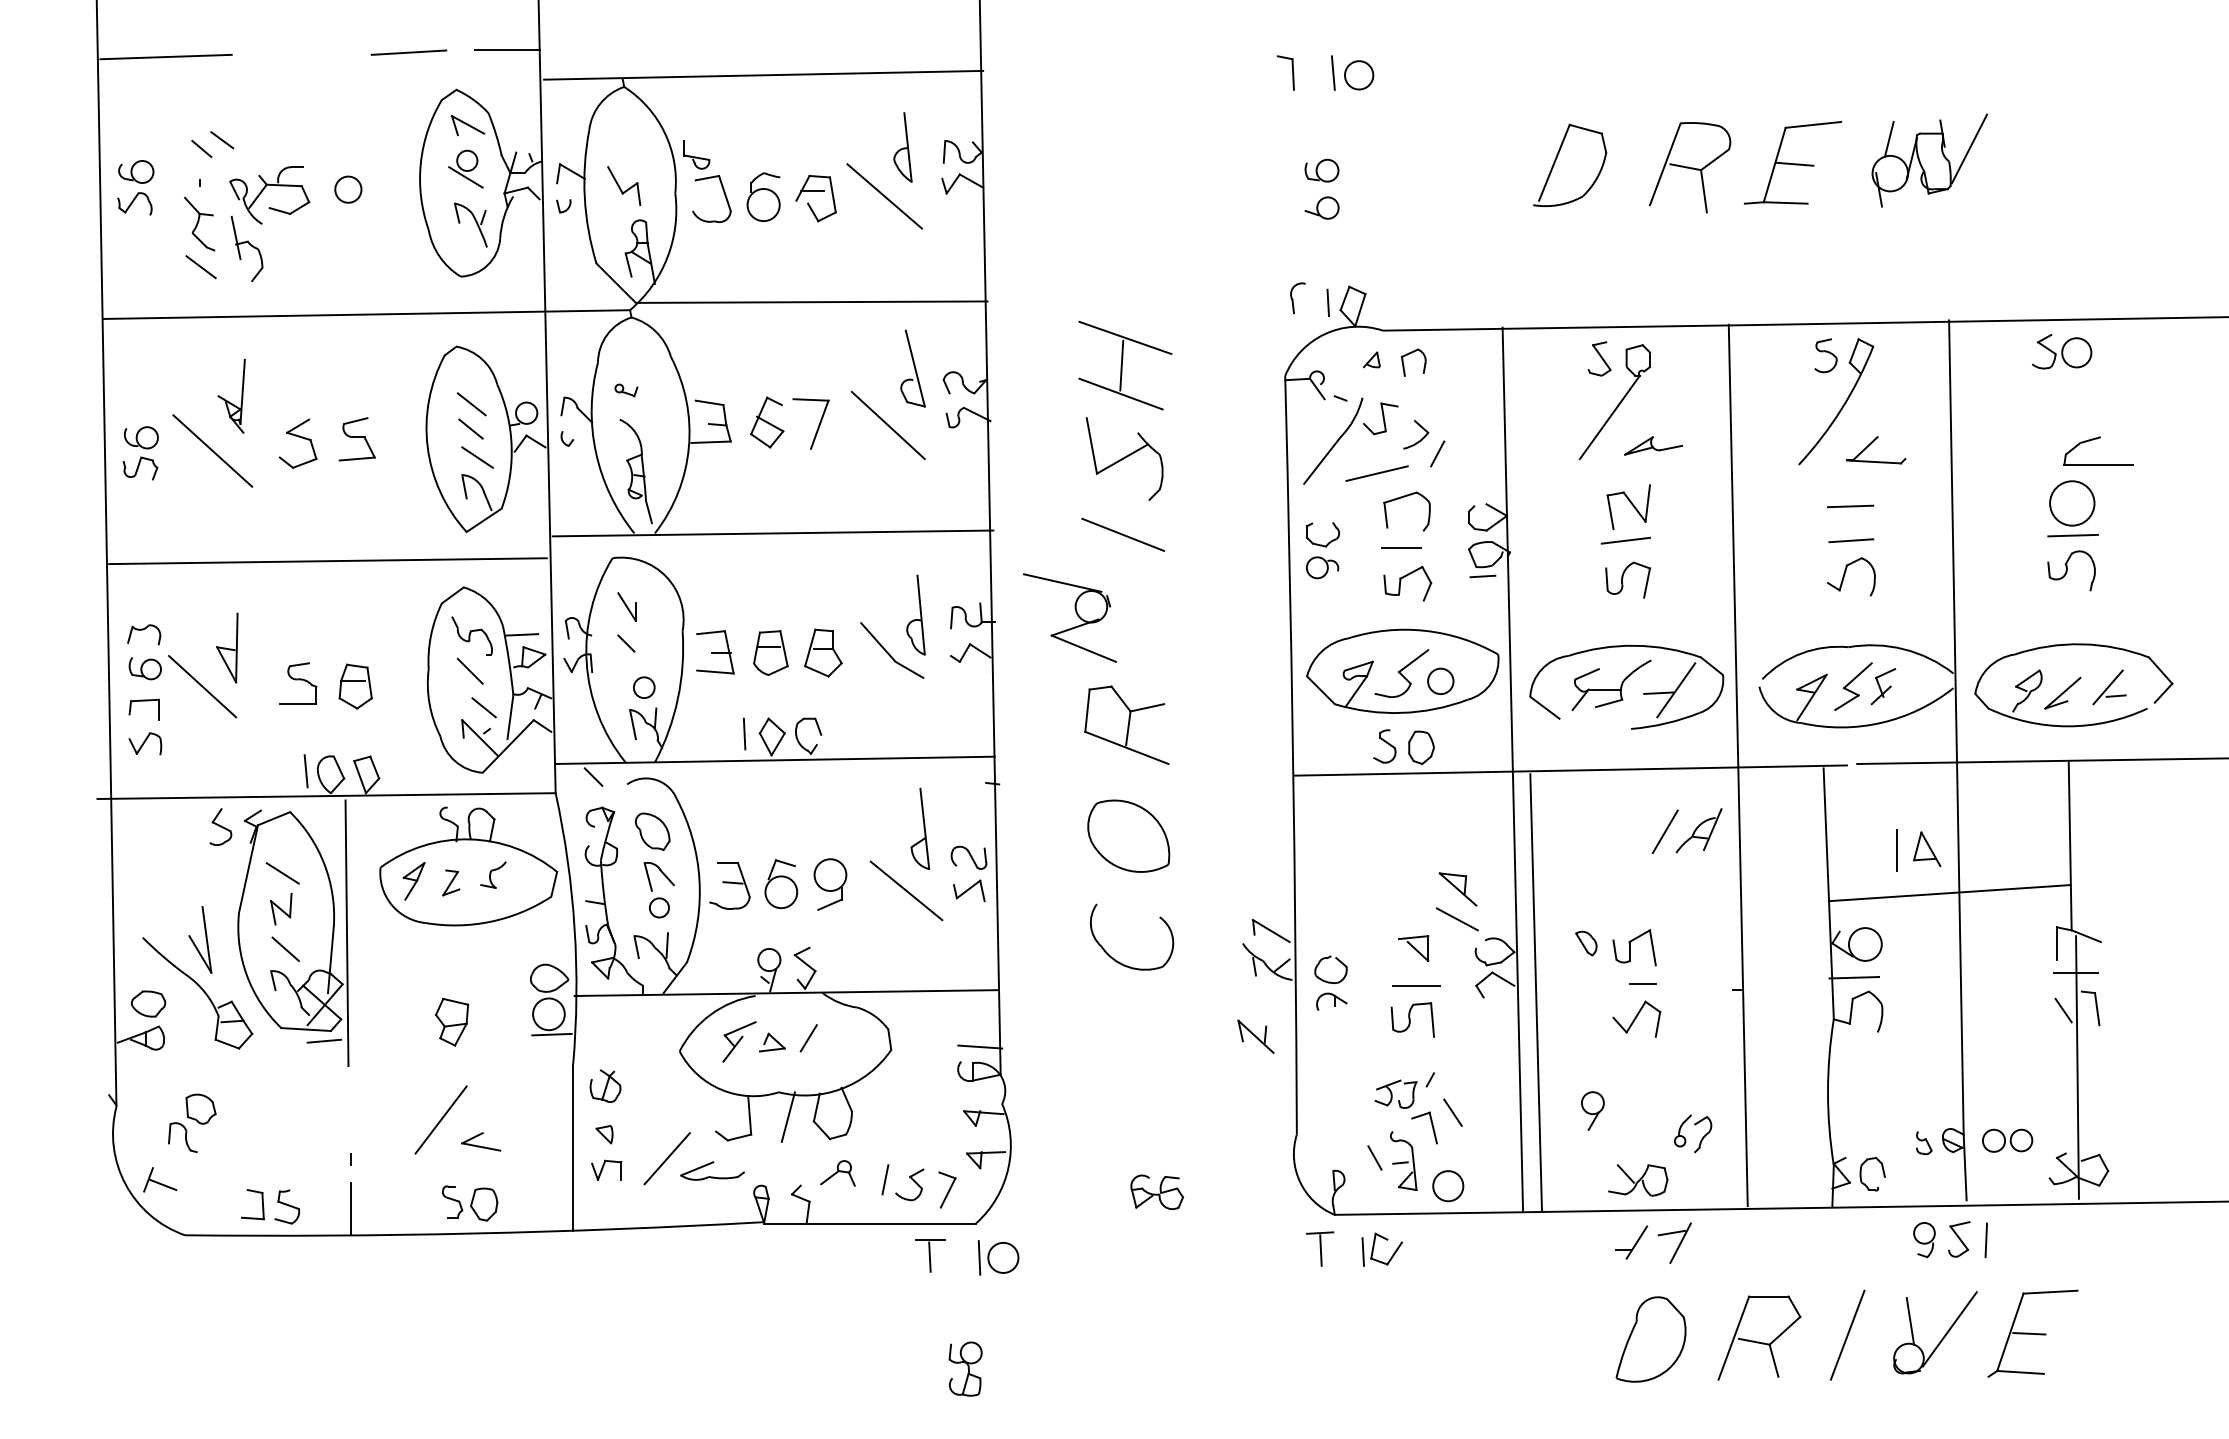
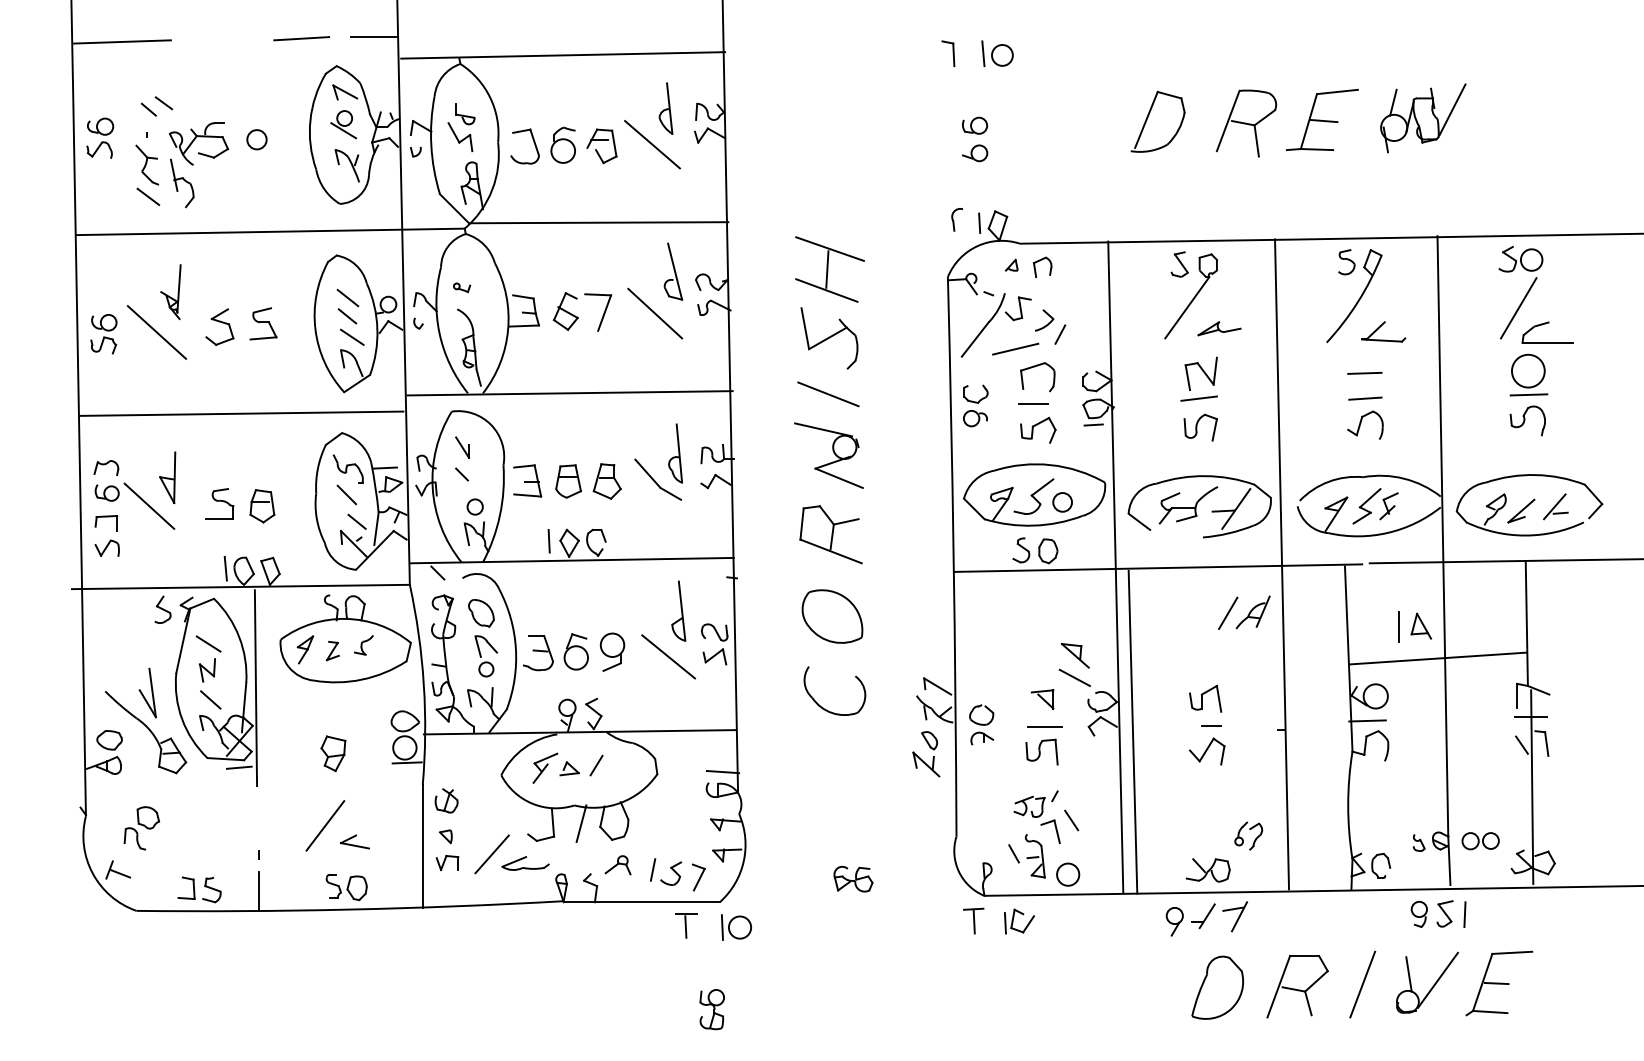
part: (696, 154) -> (465, 113), moved
line: (2059, 418) -> (1518, 308), added
part: (1076, 614) -> (833, 453), moved
part: (1586, 943) -> (929, 740), moved
part: (1592, 1110) -> (1174, 921), moved

